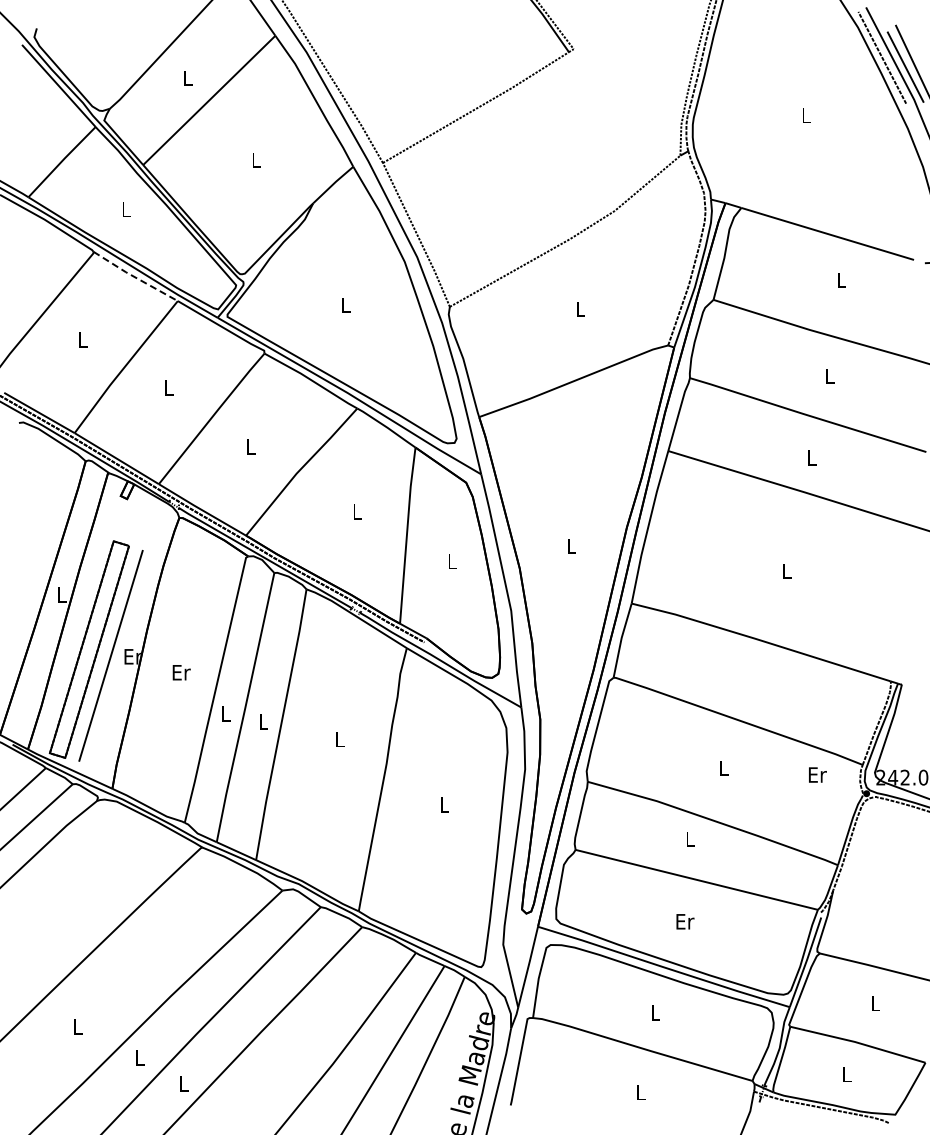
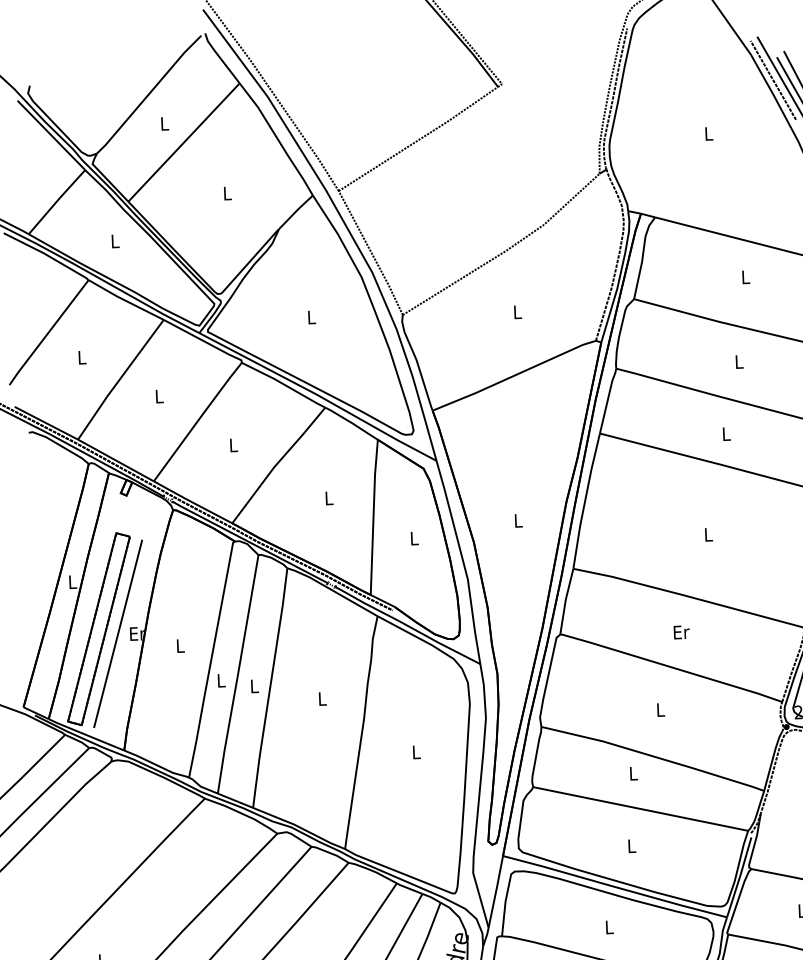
line: (134, 277) -> (124, 300), dashed -> solid
text: (181, 672) -> (180, 645), Er -> L
text: (817, 774) -> (681, 631), moved
text: (685, 921) -> (632, 845), Er -> L

